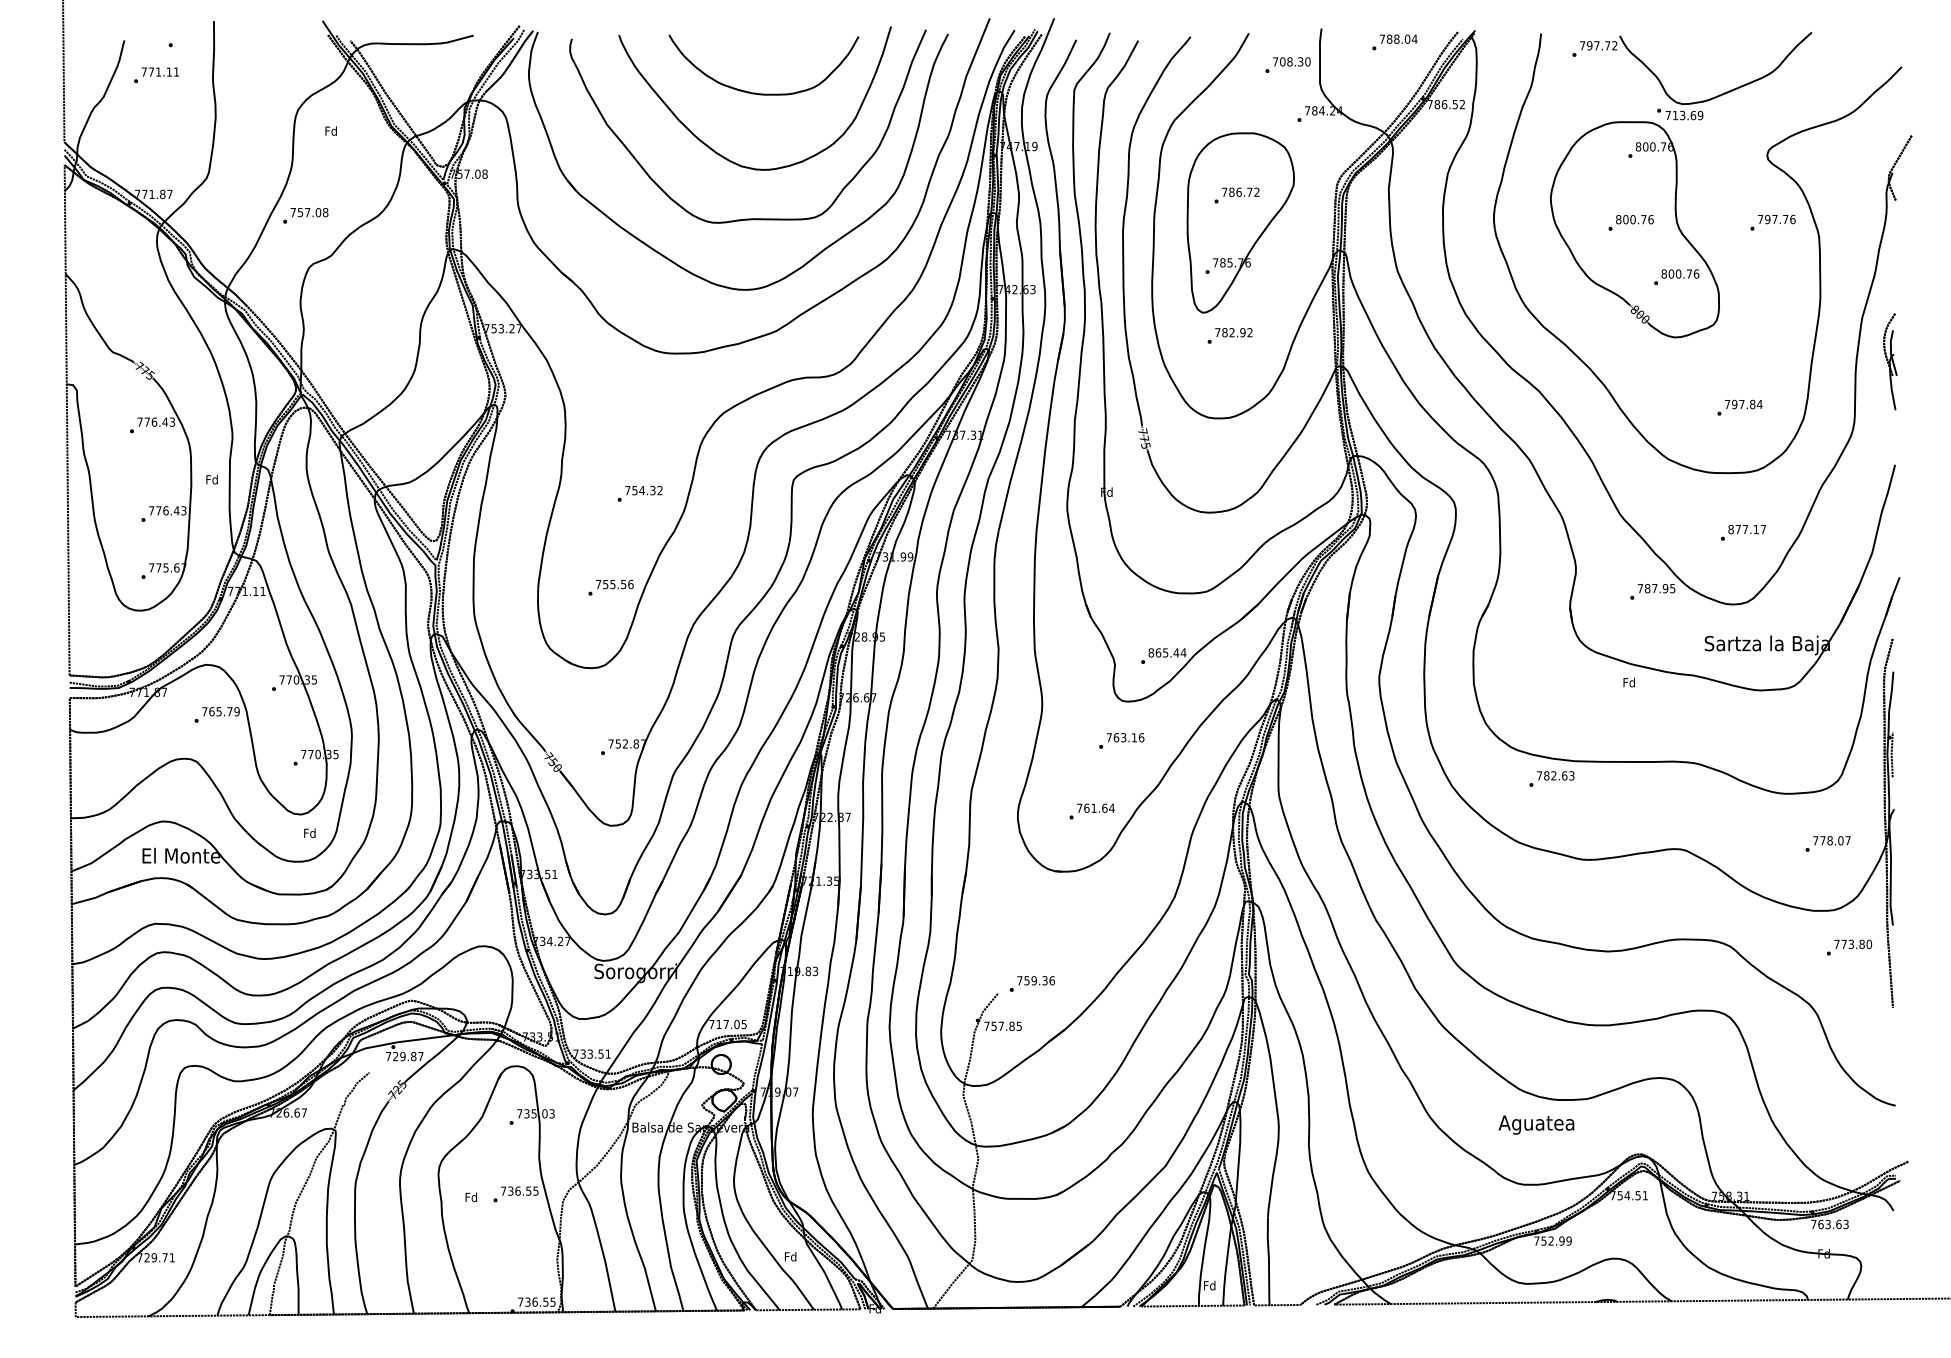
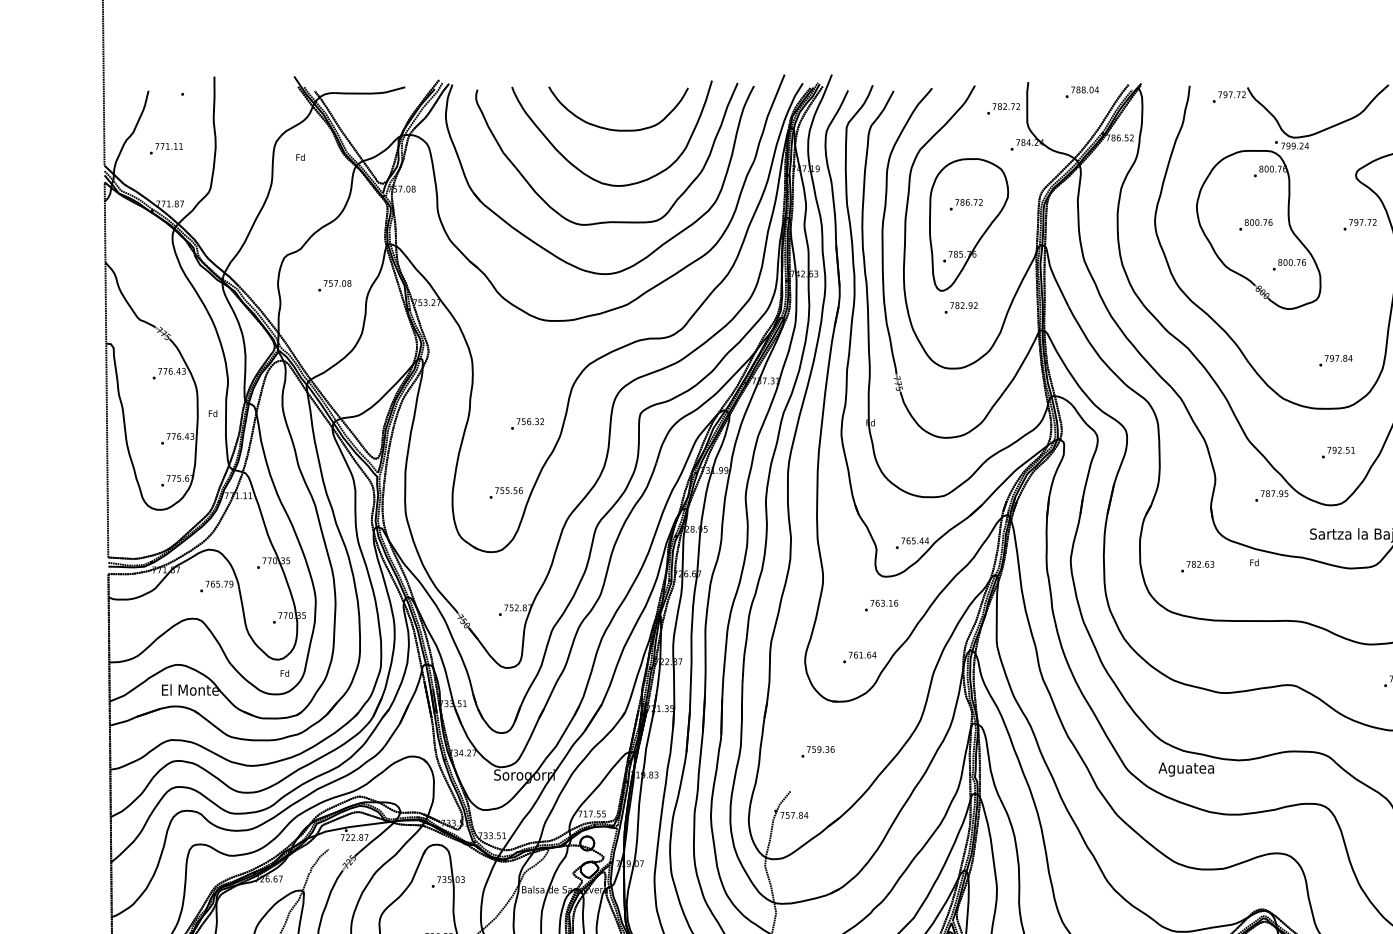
text: (1295, 61) -> (1009, 106), 708.30 -> 782.72
text: (156, 75) -> (166, 148), moved
text: (1687, 115) -> (1297, 145), 713.69 -> 799.24
text: (305, 215) -> (334, 285), moved
text: (1792, 218) -> (1374, 221), 797.76 -> 797.72
text: (642, 490) -> (529, 421), 754.32 -> 756.32
text: (1746, 529) -> (1340, 450), 877.17 -> 792.51
text: (1151, 652) -> (903, 540), 865.44 -> 765.44
text: (1551, 778) -> (1197, 566), moved
text: (1031, 983) -> (817, 751), moved
text: (736, 1024) -> (598, 814), 717.05 -> 717.55
text: (1019, 1025) -> (806, 814), 757.85 -> 757.84
text: (402, 1056) -> (352, 837), 729.87 -> 722.87
text: (1536, 1124) -> (1186, 769), moved

